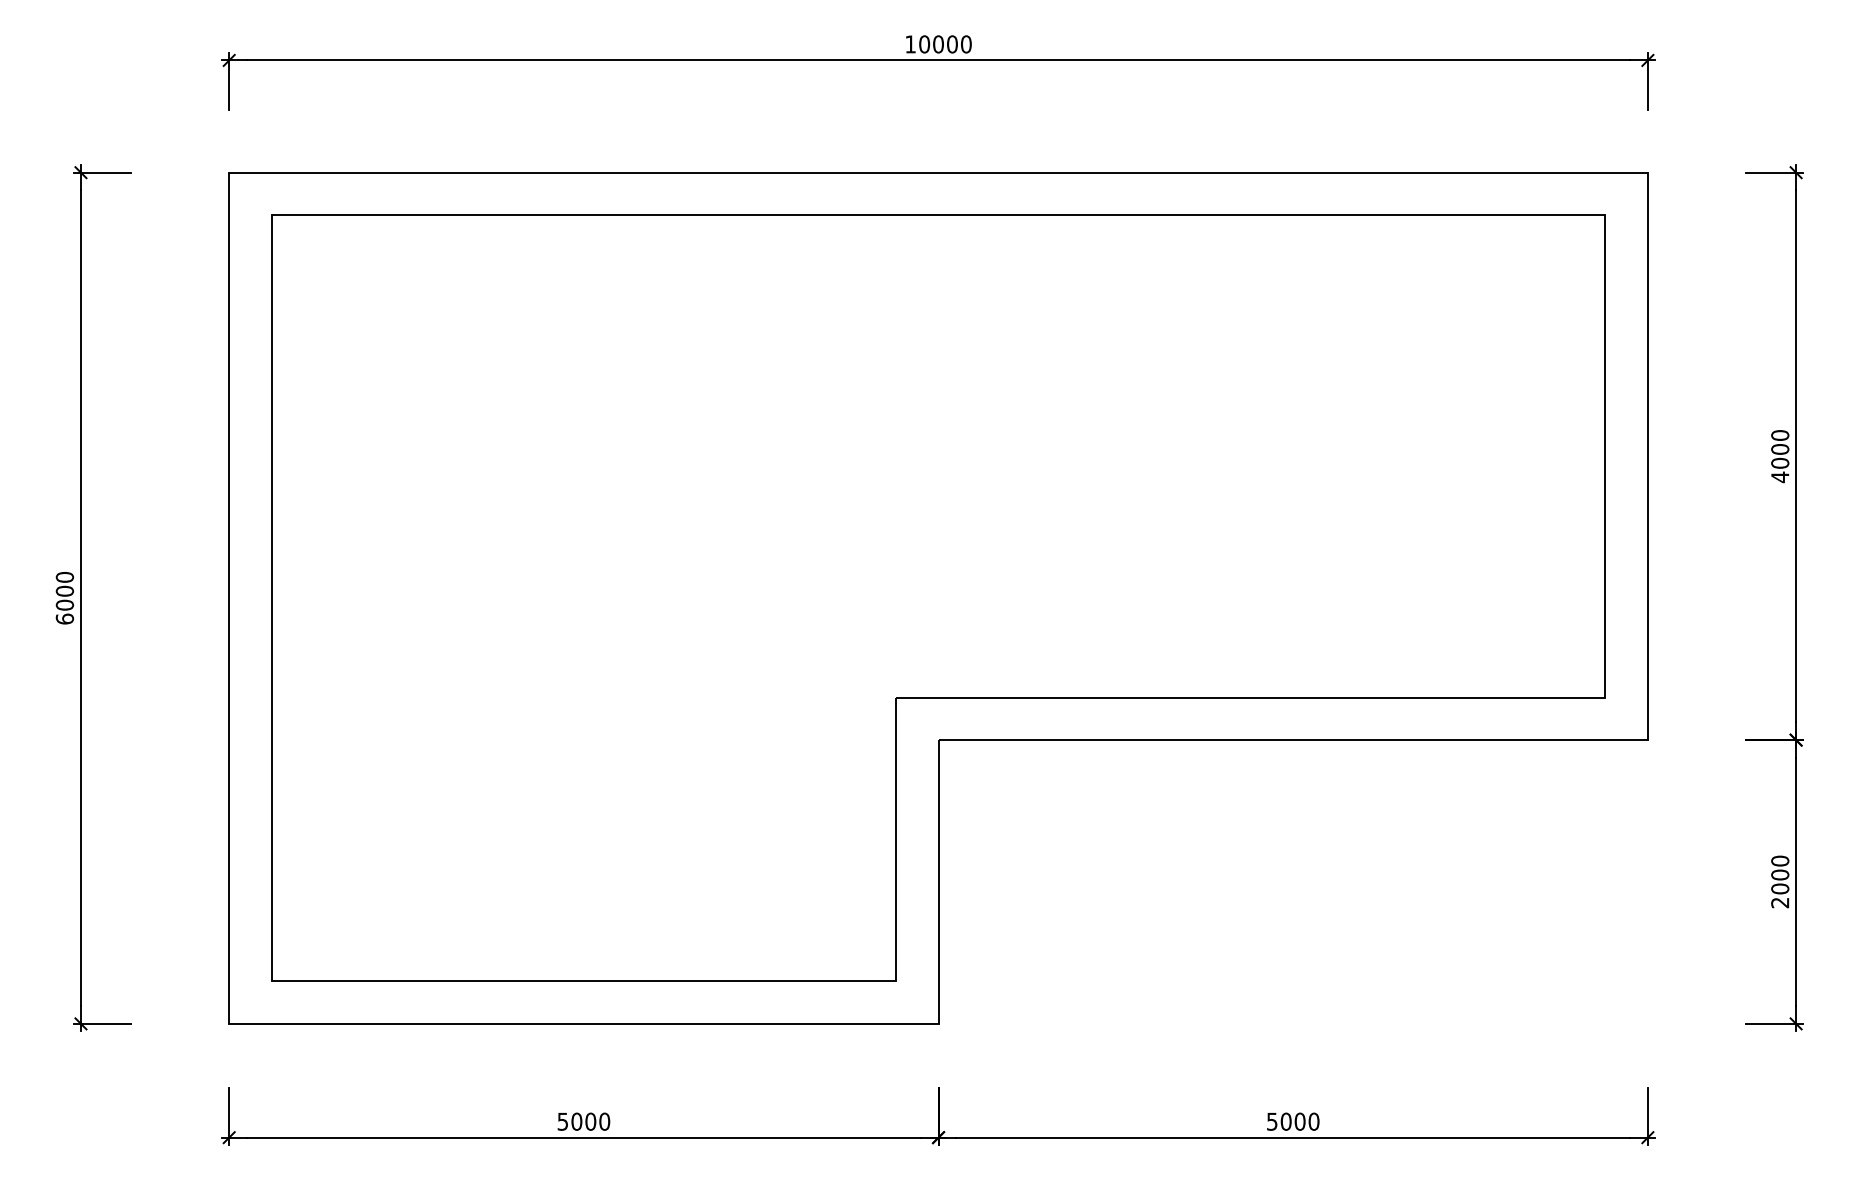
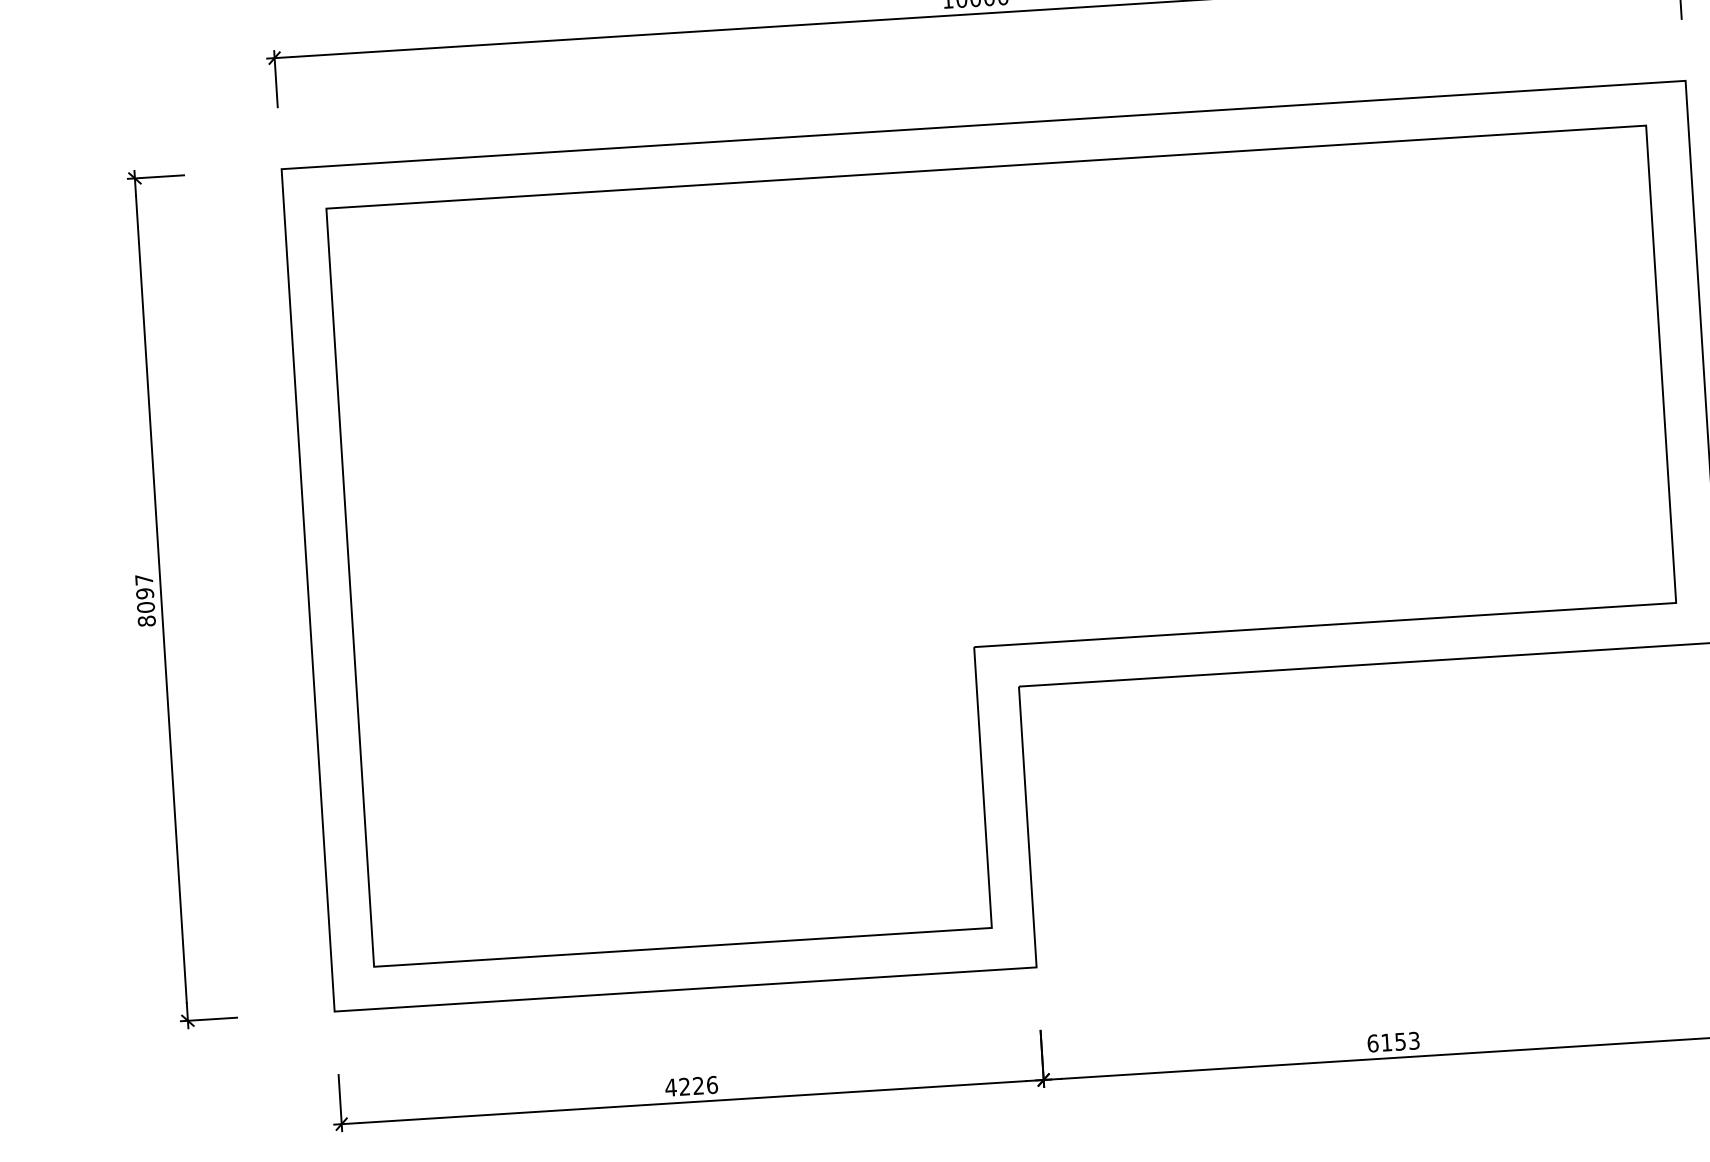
text: (64, 598) -> (145, 600), 6000 -> 8097
text: (583, 1121) -> (691, 1086), 5000 -> 4226
text: (1293, 1121) -> (1393, 1041), 5000 -> 6153

